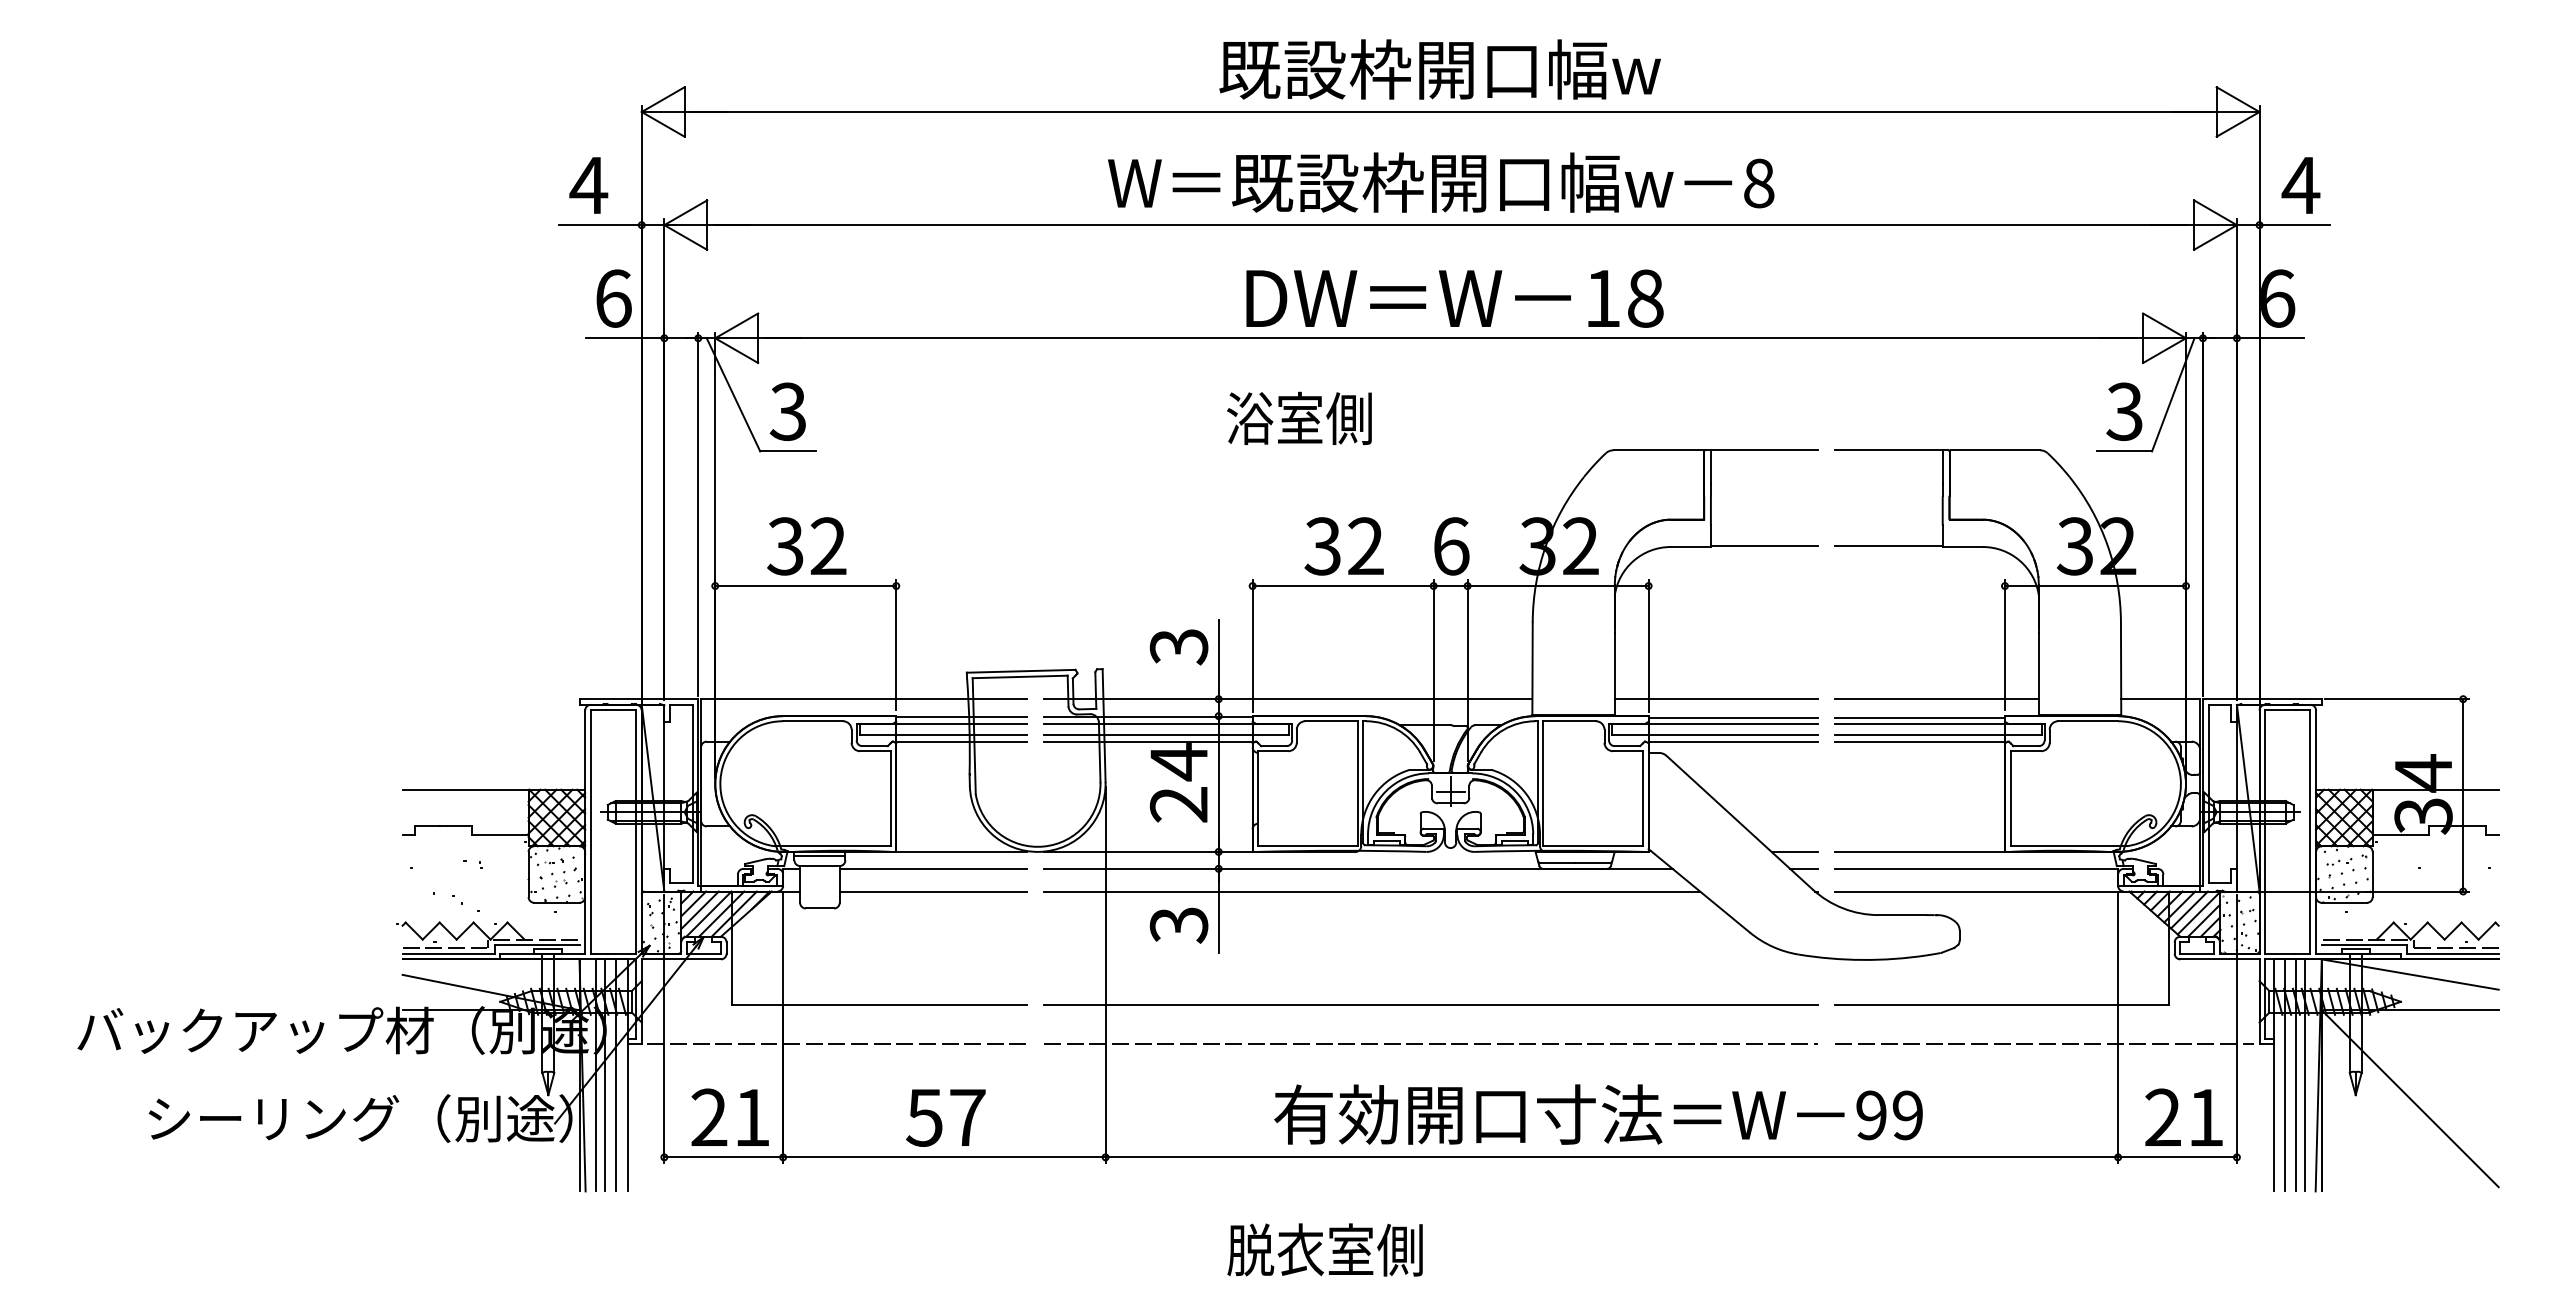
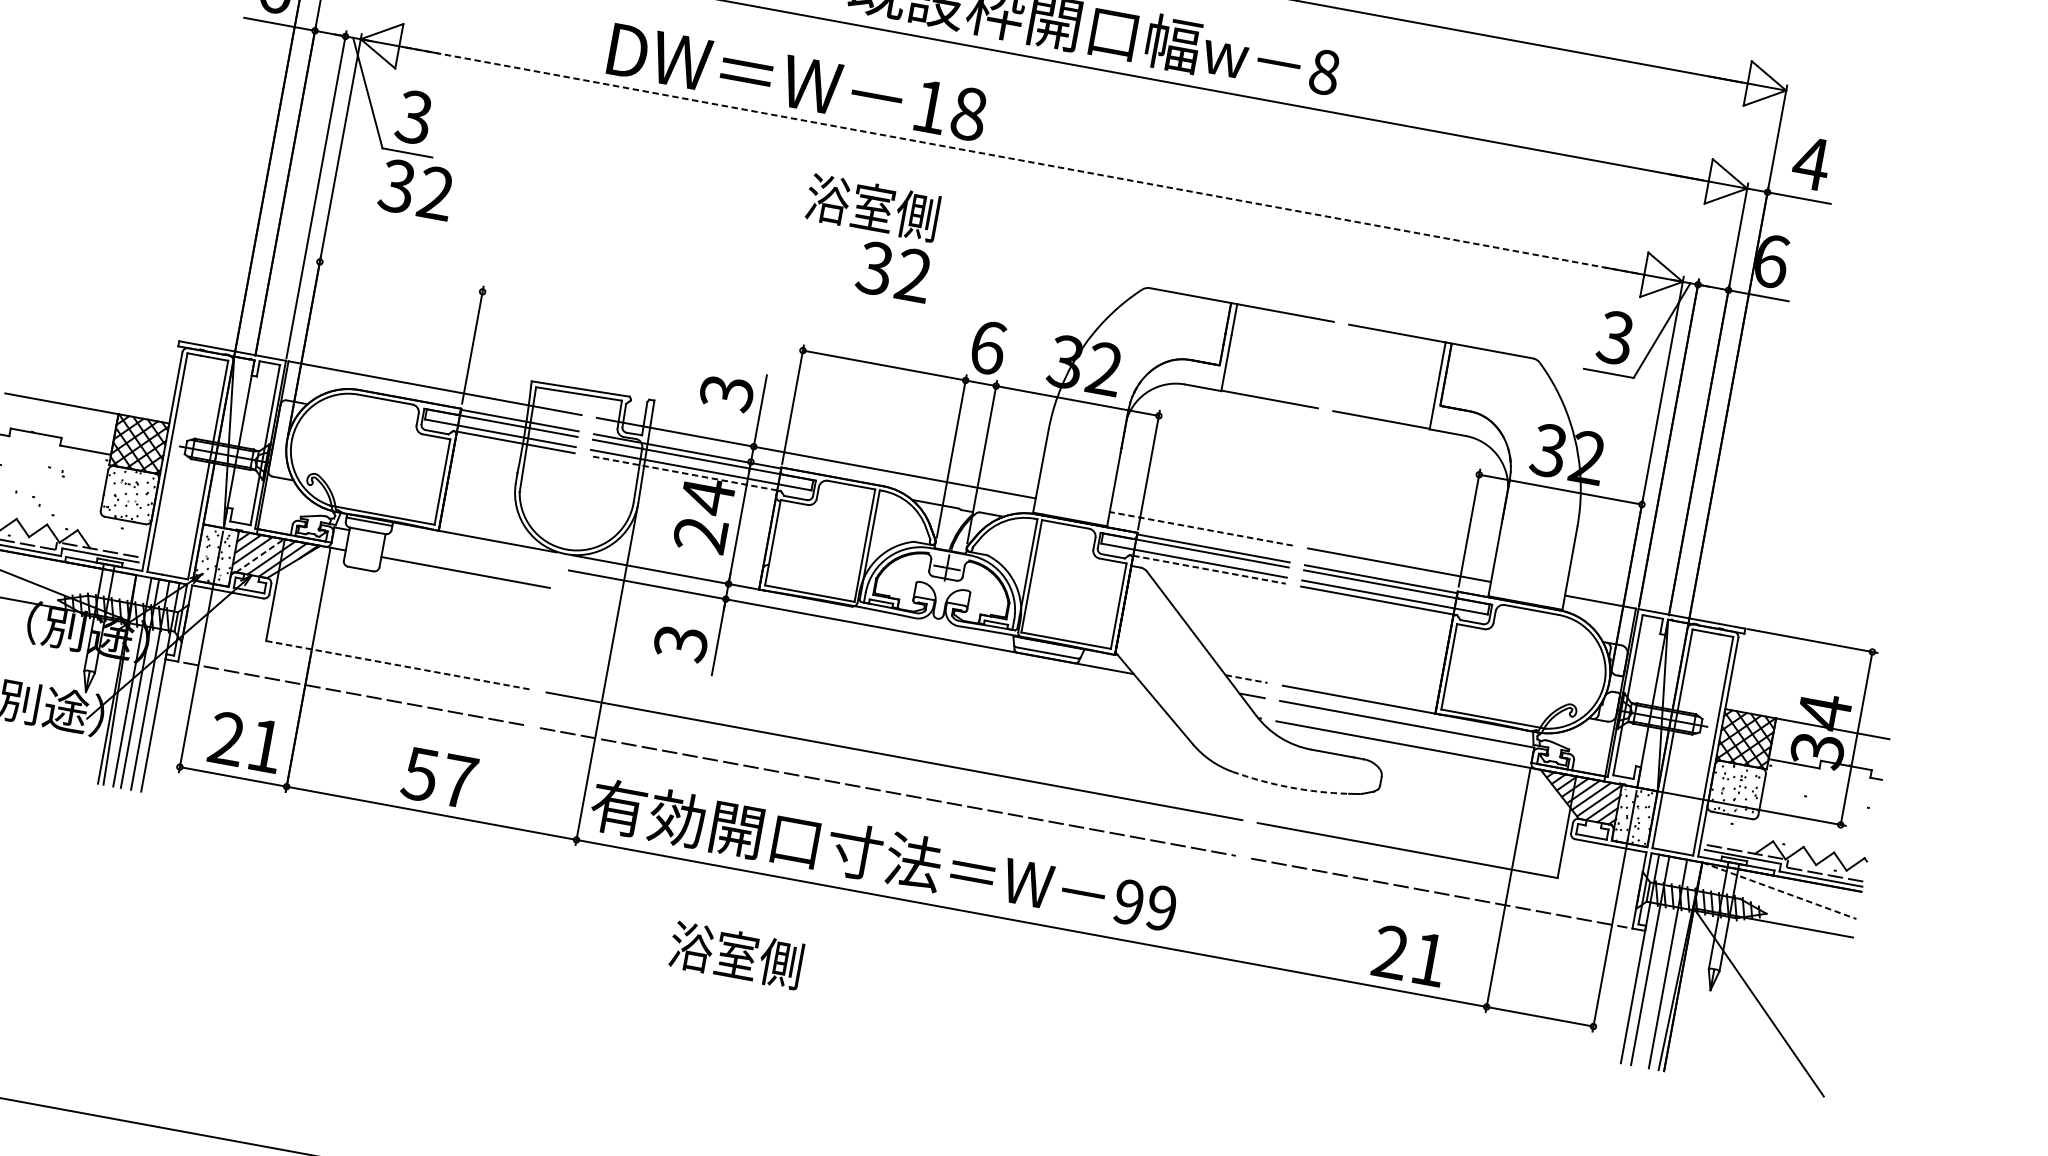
text: (1454, 298) -> (797, 82), moved
line: (1450, 338) -> (1021, 160), solid -> dashed
text: (806, 546) -> (416, 189), moved
text: (1343, 546) -> (893, 271), moved
line: (805, 586) -> (400, 277), removed
line: (1716, 699) -> (1201, 529), solid -> dashed
line: (1147, 741) -> (682, 472), solid -> dashed
line: (1733, 741) -> (1209, 569), solid -> dashed
line: (1795, 851) -> (1247, 678), solid -> dashed
line: (933, 868) -> (469, 551), removed
line: (1372, 891) -> (860, 644), removed
line: (708, 914) -> (259, 556), solid -> dashed
arc: (1862, 959) -> (1289, 786), solid -> dashed
line: (2410, 974) -> (1779, 890), solid -> dashed
line: (880, 1004) -> (399, 665), solid -> dashed
line: (2296, 1075) -> (1660, 962), removed
text: (1598, 1114) -> (883, 856), moved
text: (2183, 1116) -> (1409, 954), moved
text: (1324, 1249) -> (758, 958), 脱衣室側 -> 浴室側

